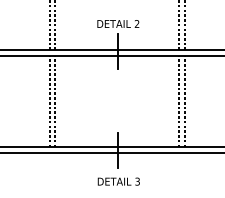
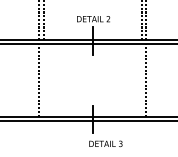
line: (55, 101) -> (43, 80), removed
line: (179, 101) -> (142, 80), removed
text: (118, 181) -> (105, 143), moved

